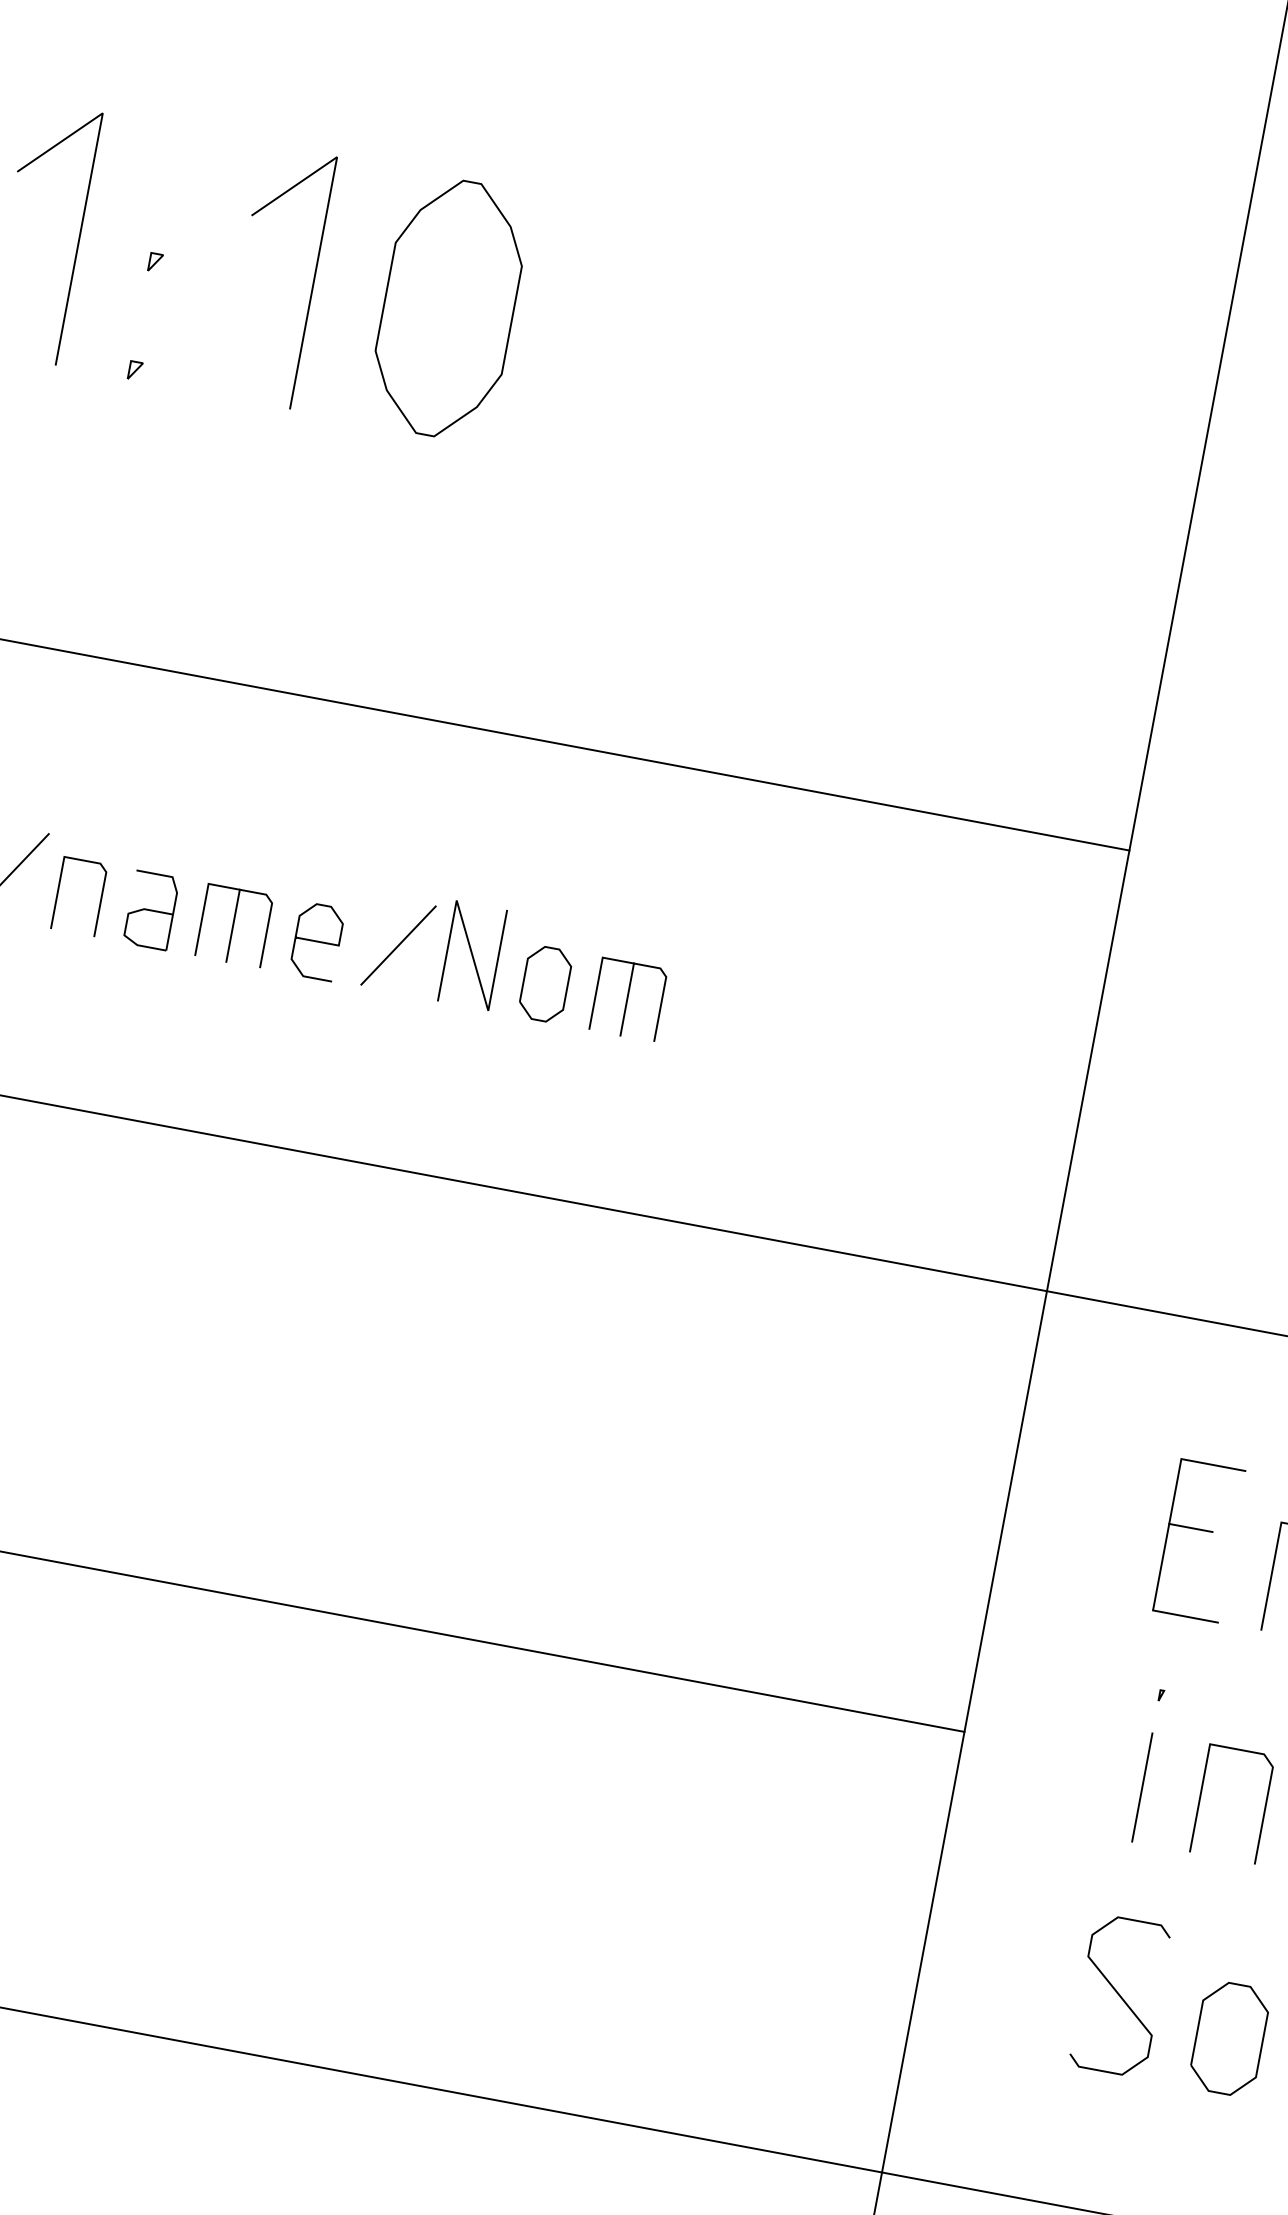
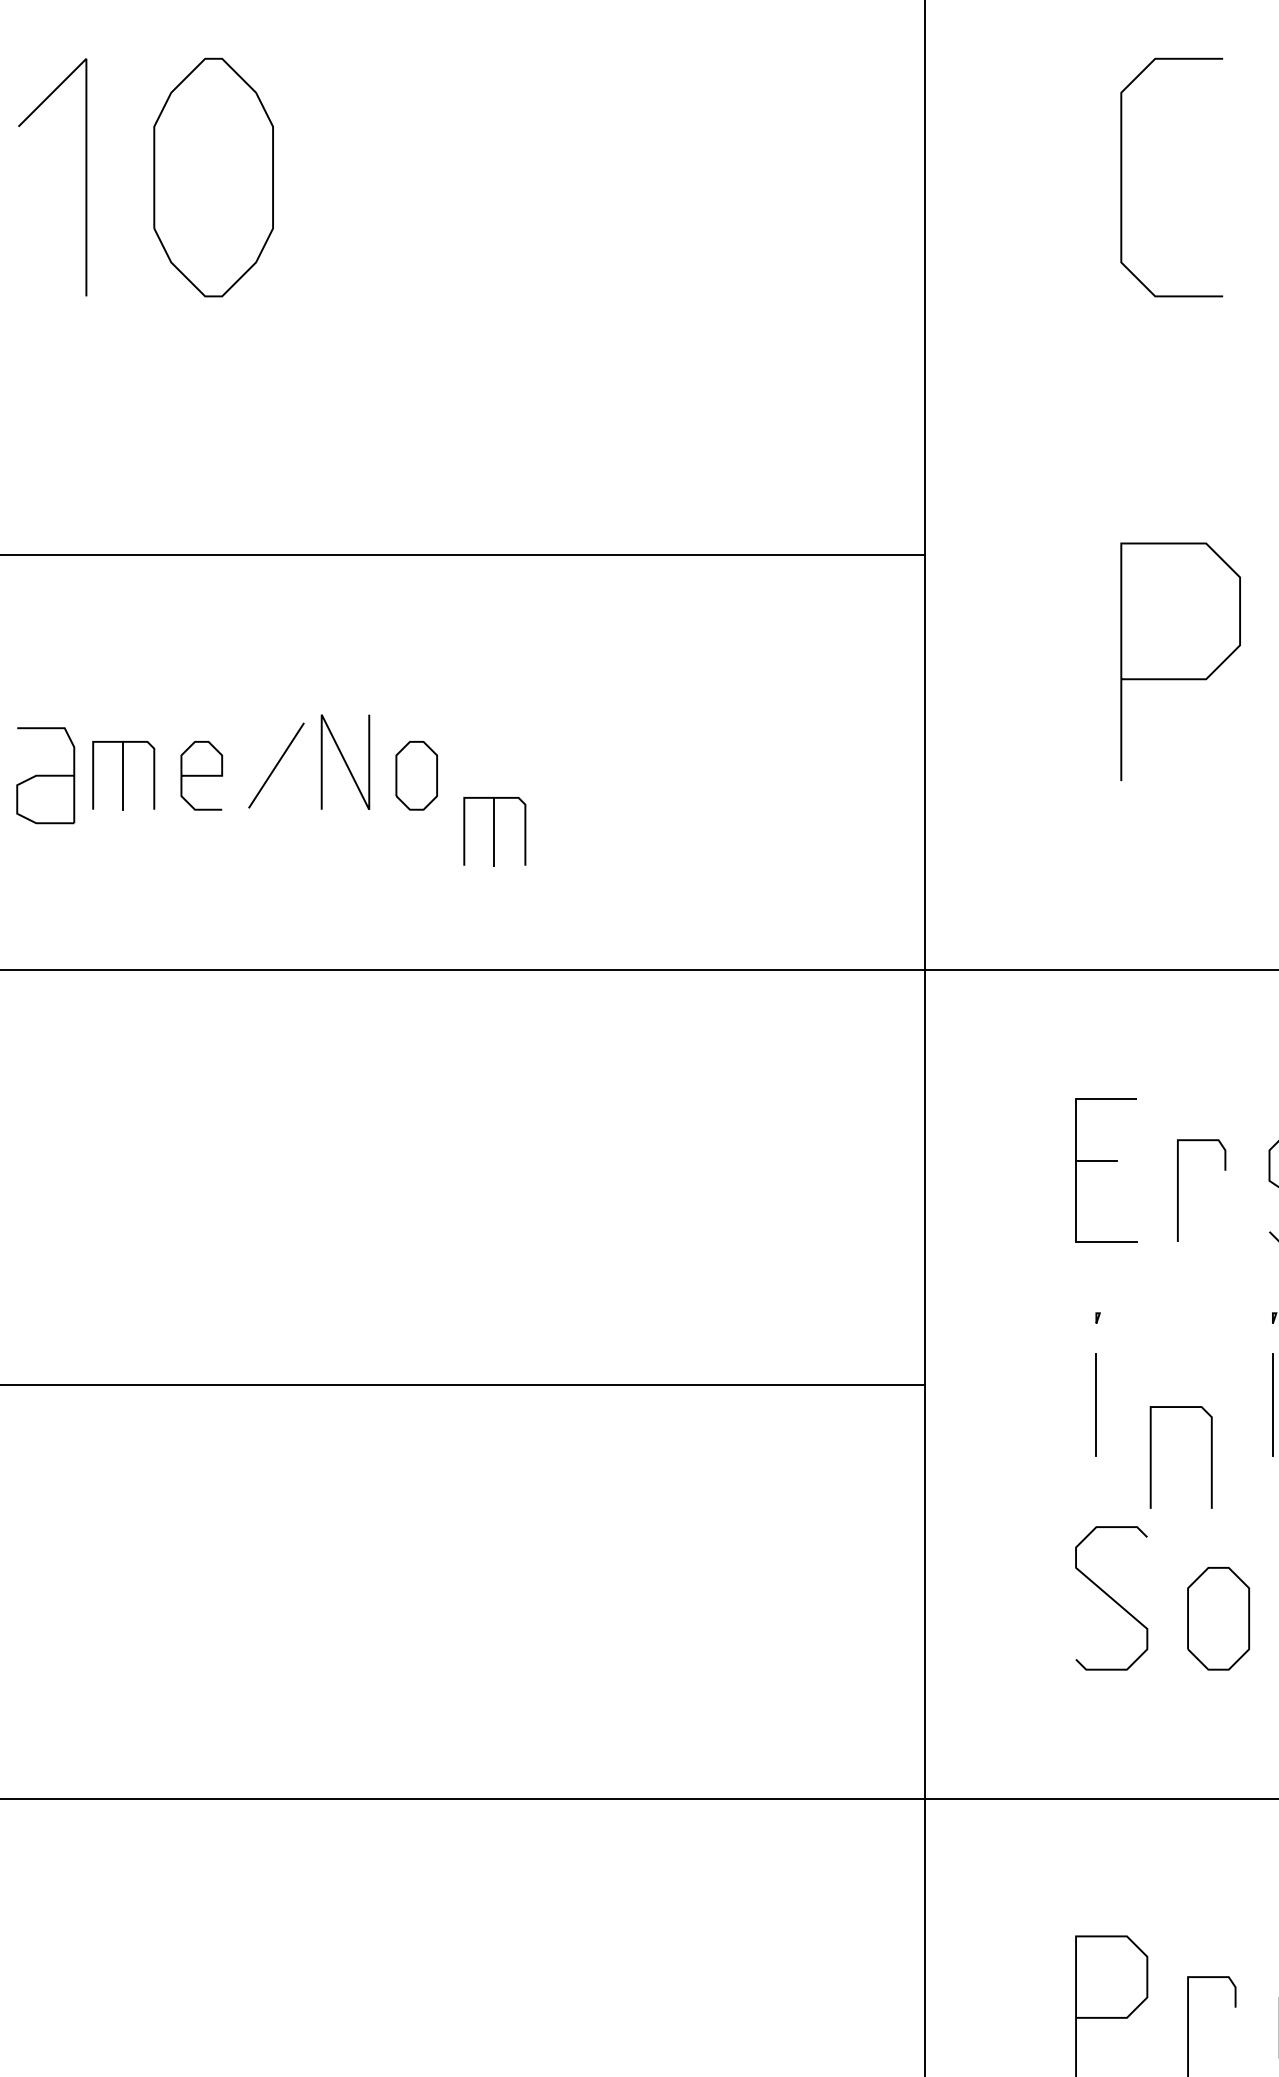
part: (151, 910) -> (45, 775), size x1.4
part: (628, 999) -> (494, 831), moved
line: (1200, 1798) -> (1151, 1457), moved

